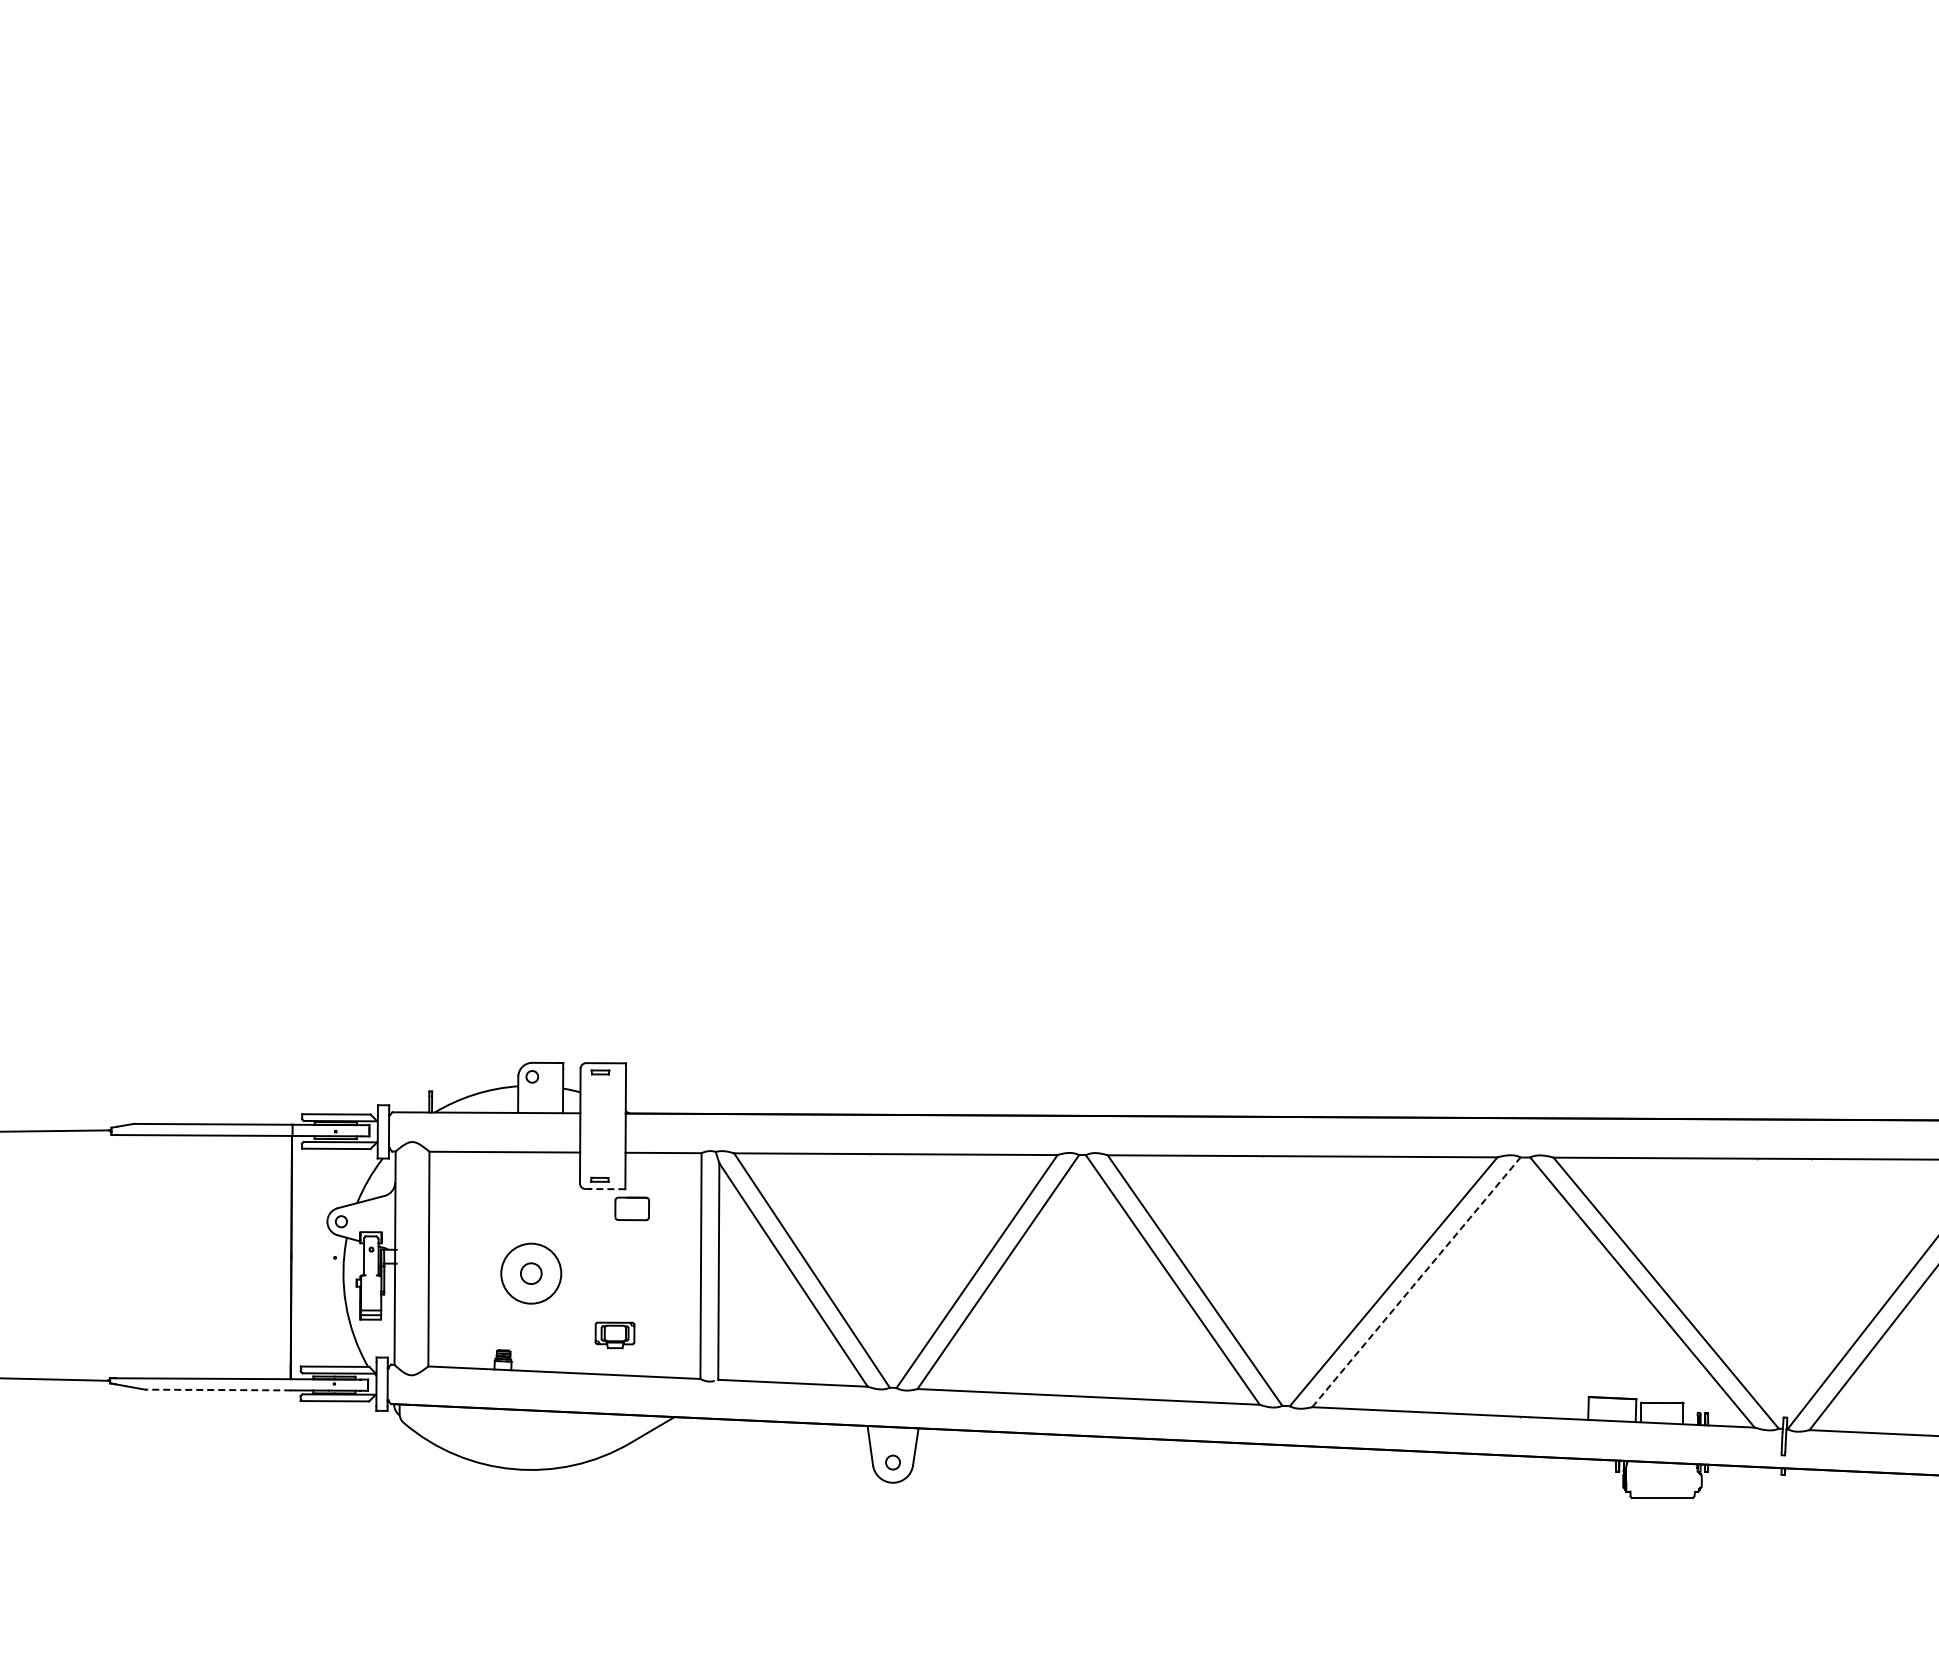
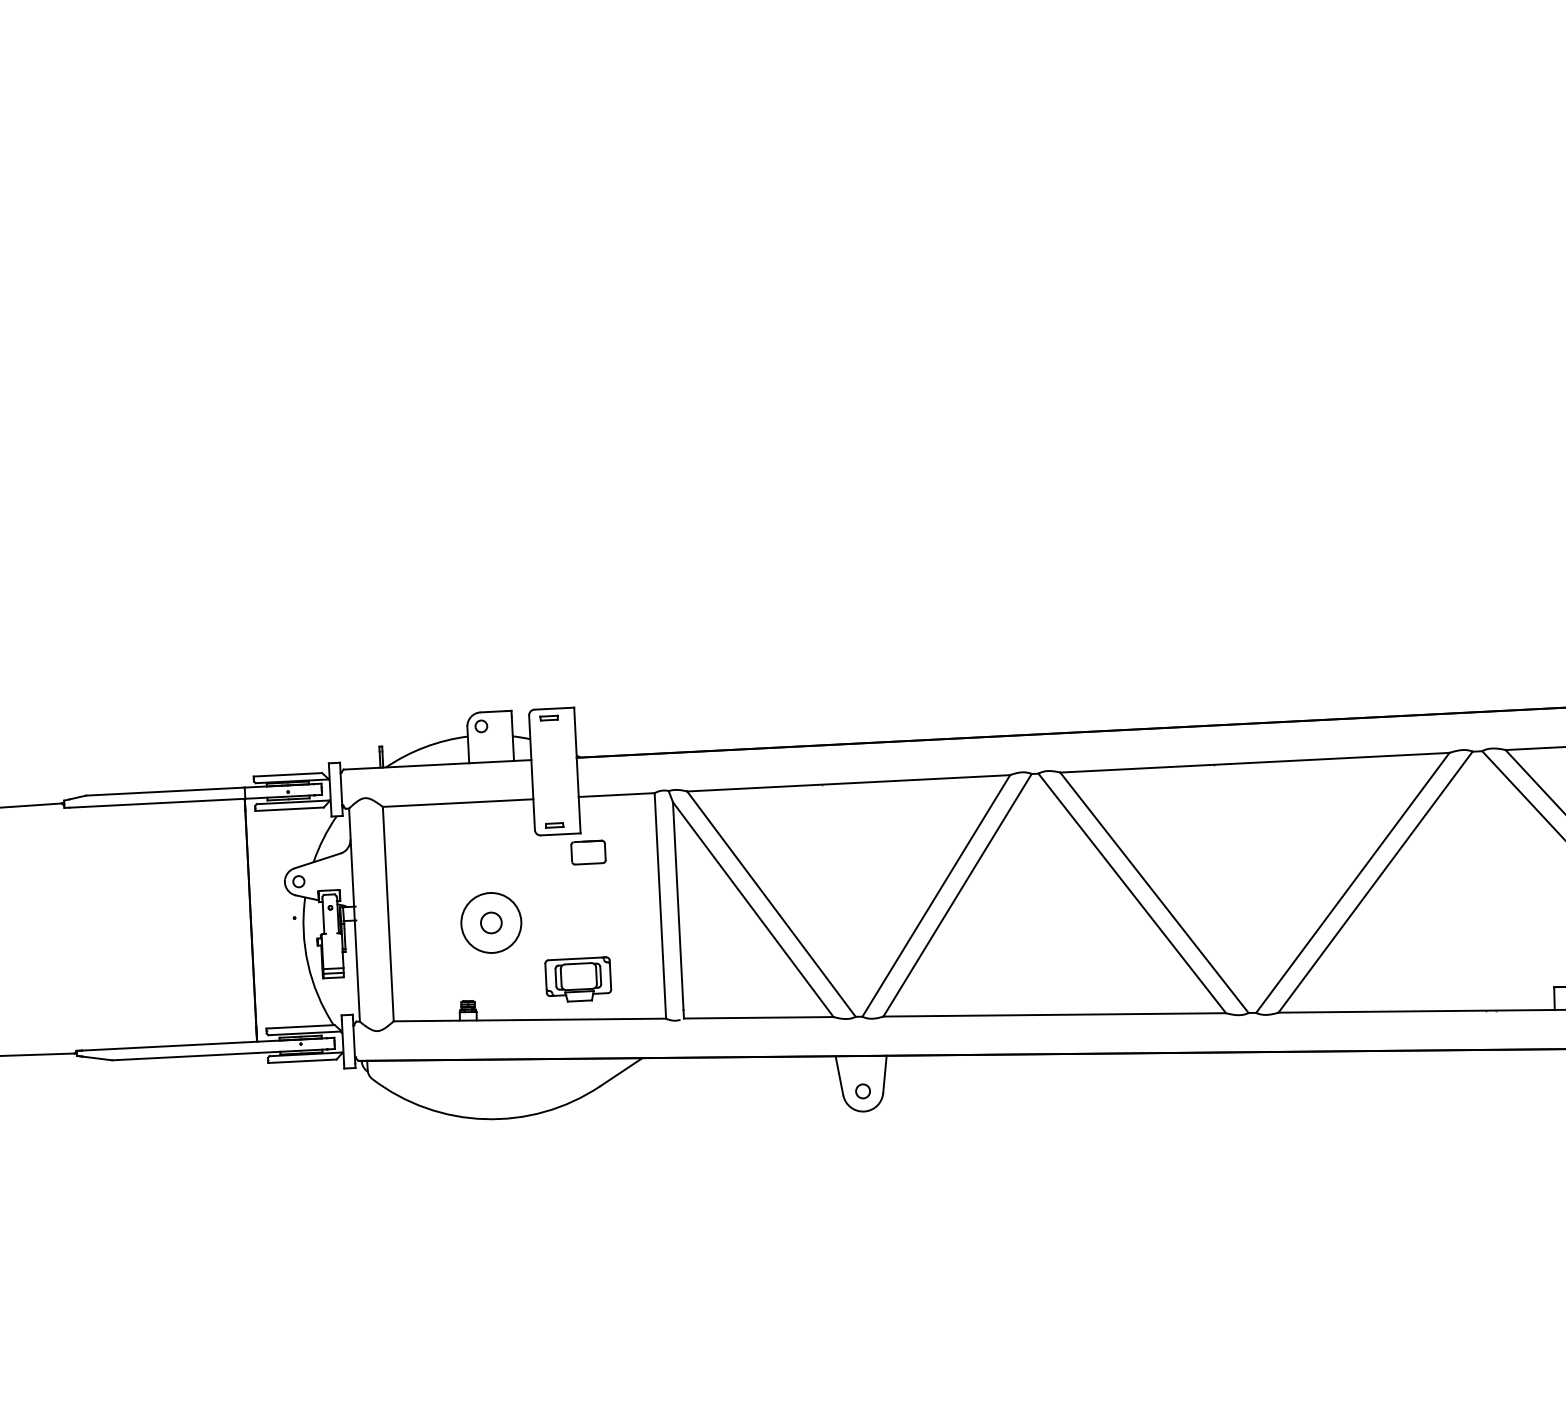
line: (605, 1189) -> (560, 834), dashed -> solid
line: (1416, 1282) -> (1375, 882), dashed -> solid
part: (614, 1335) -> (577, 980), size x1.67
line: (217, 1390) -> (184, 1057), dashed -> solid

